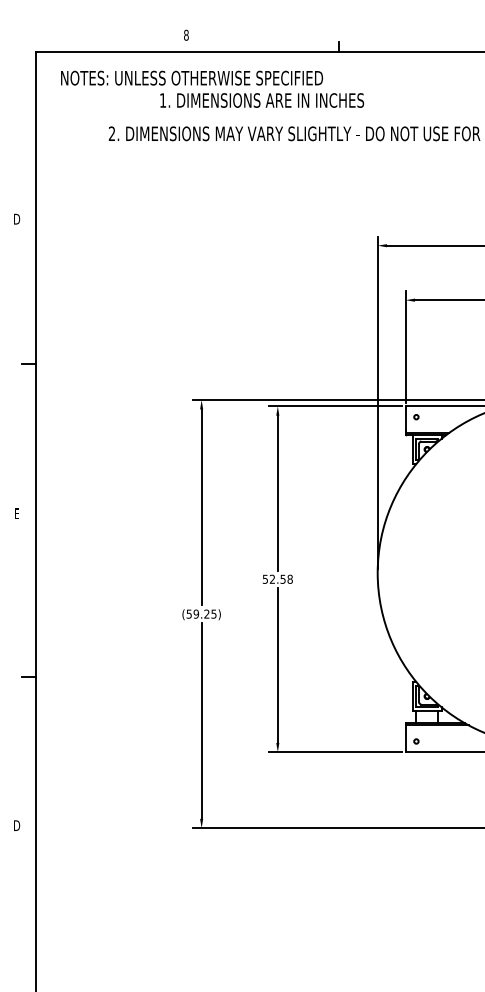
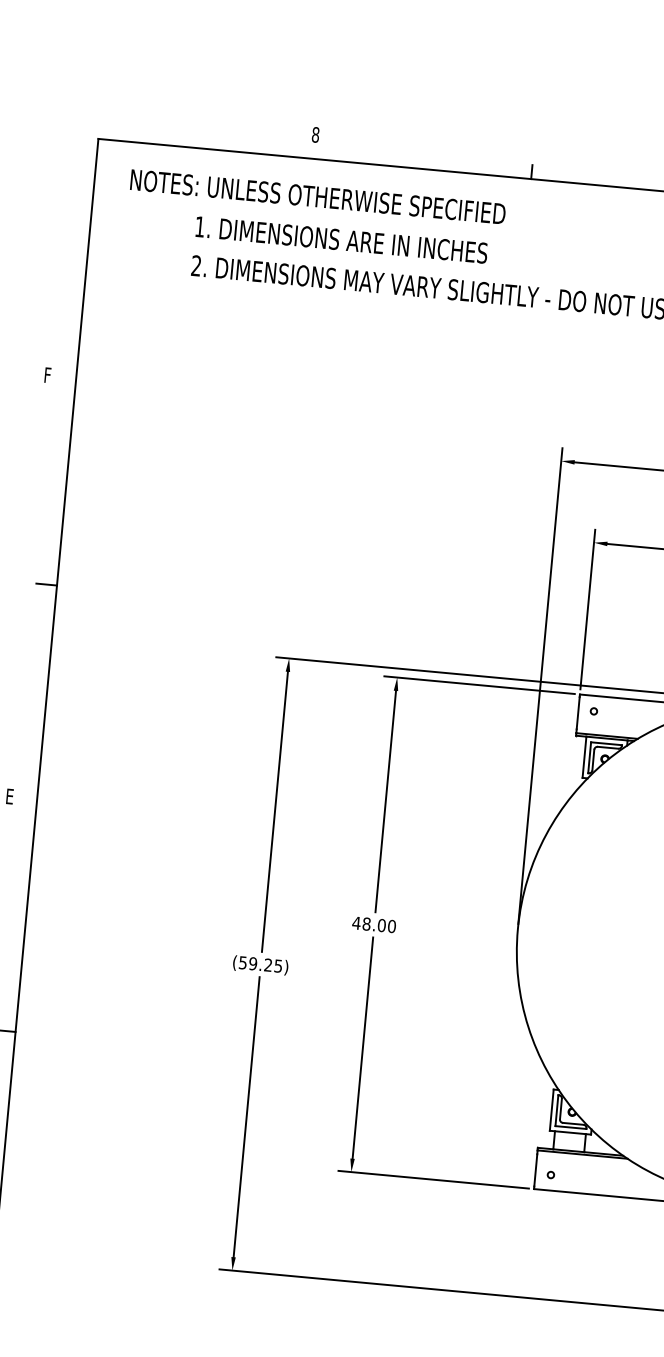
text: (262, 100) -> (342, 240), moved
text: (17, 218) -> (49, 374), D -> F
text: (277, 578) -> (373, 923), 52.58 -> 48.00

